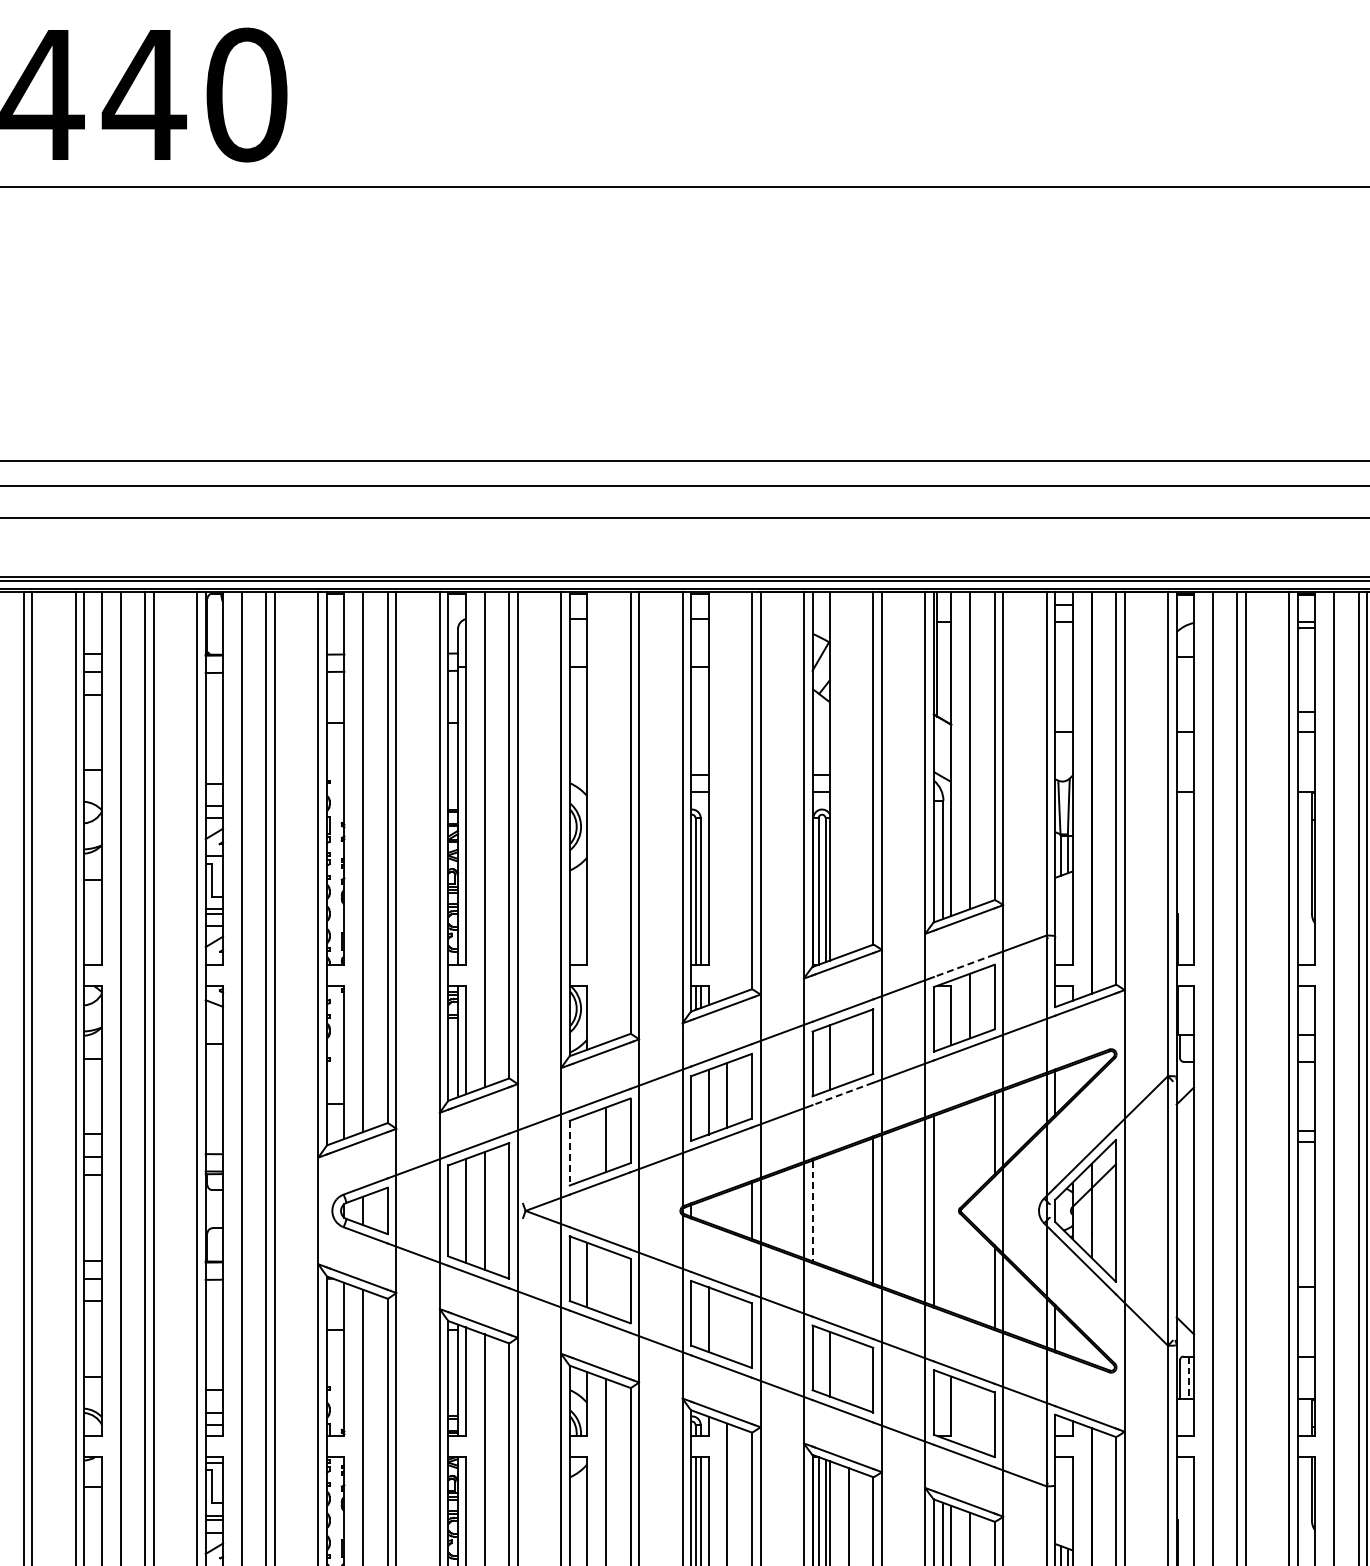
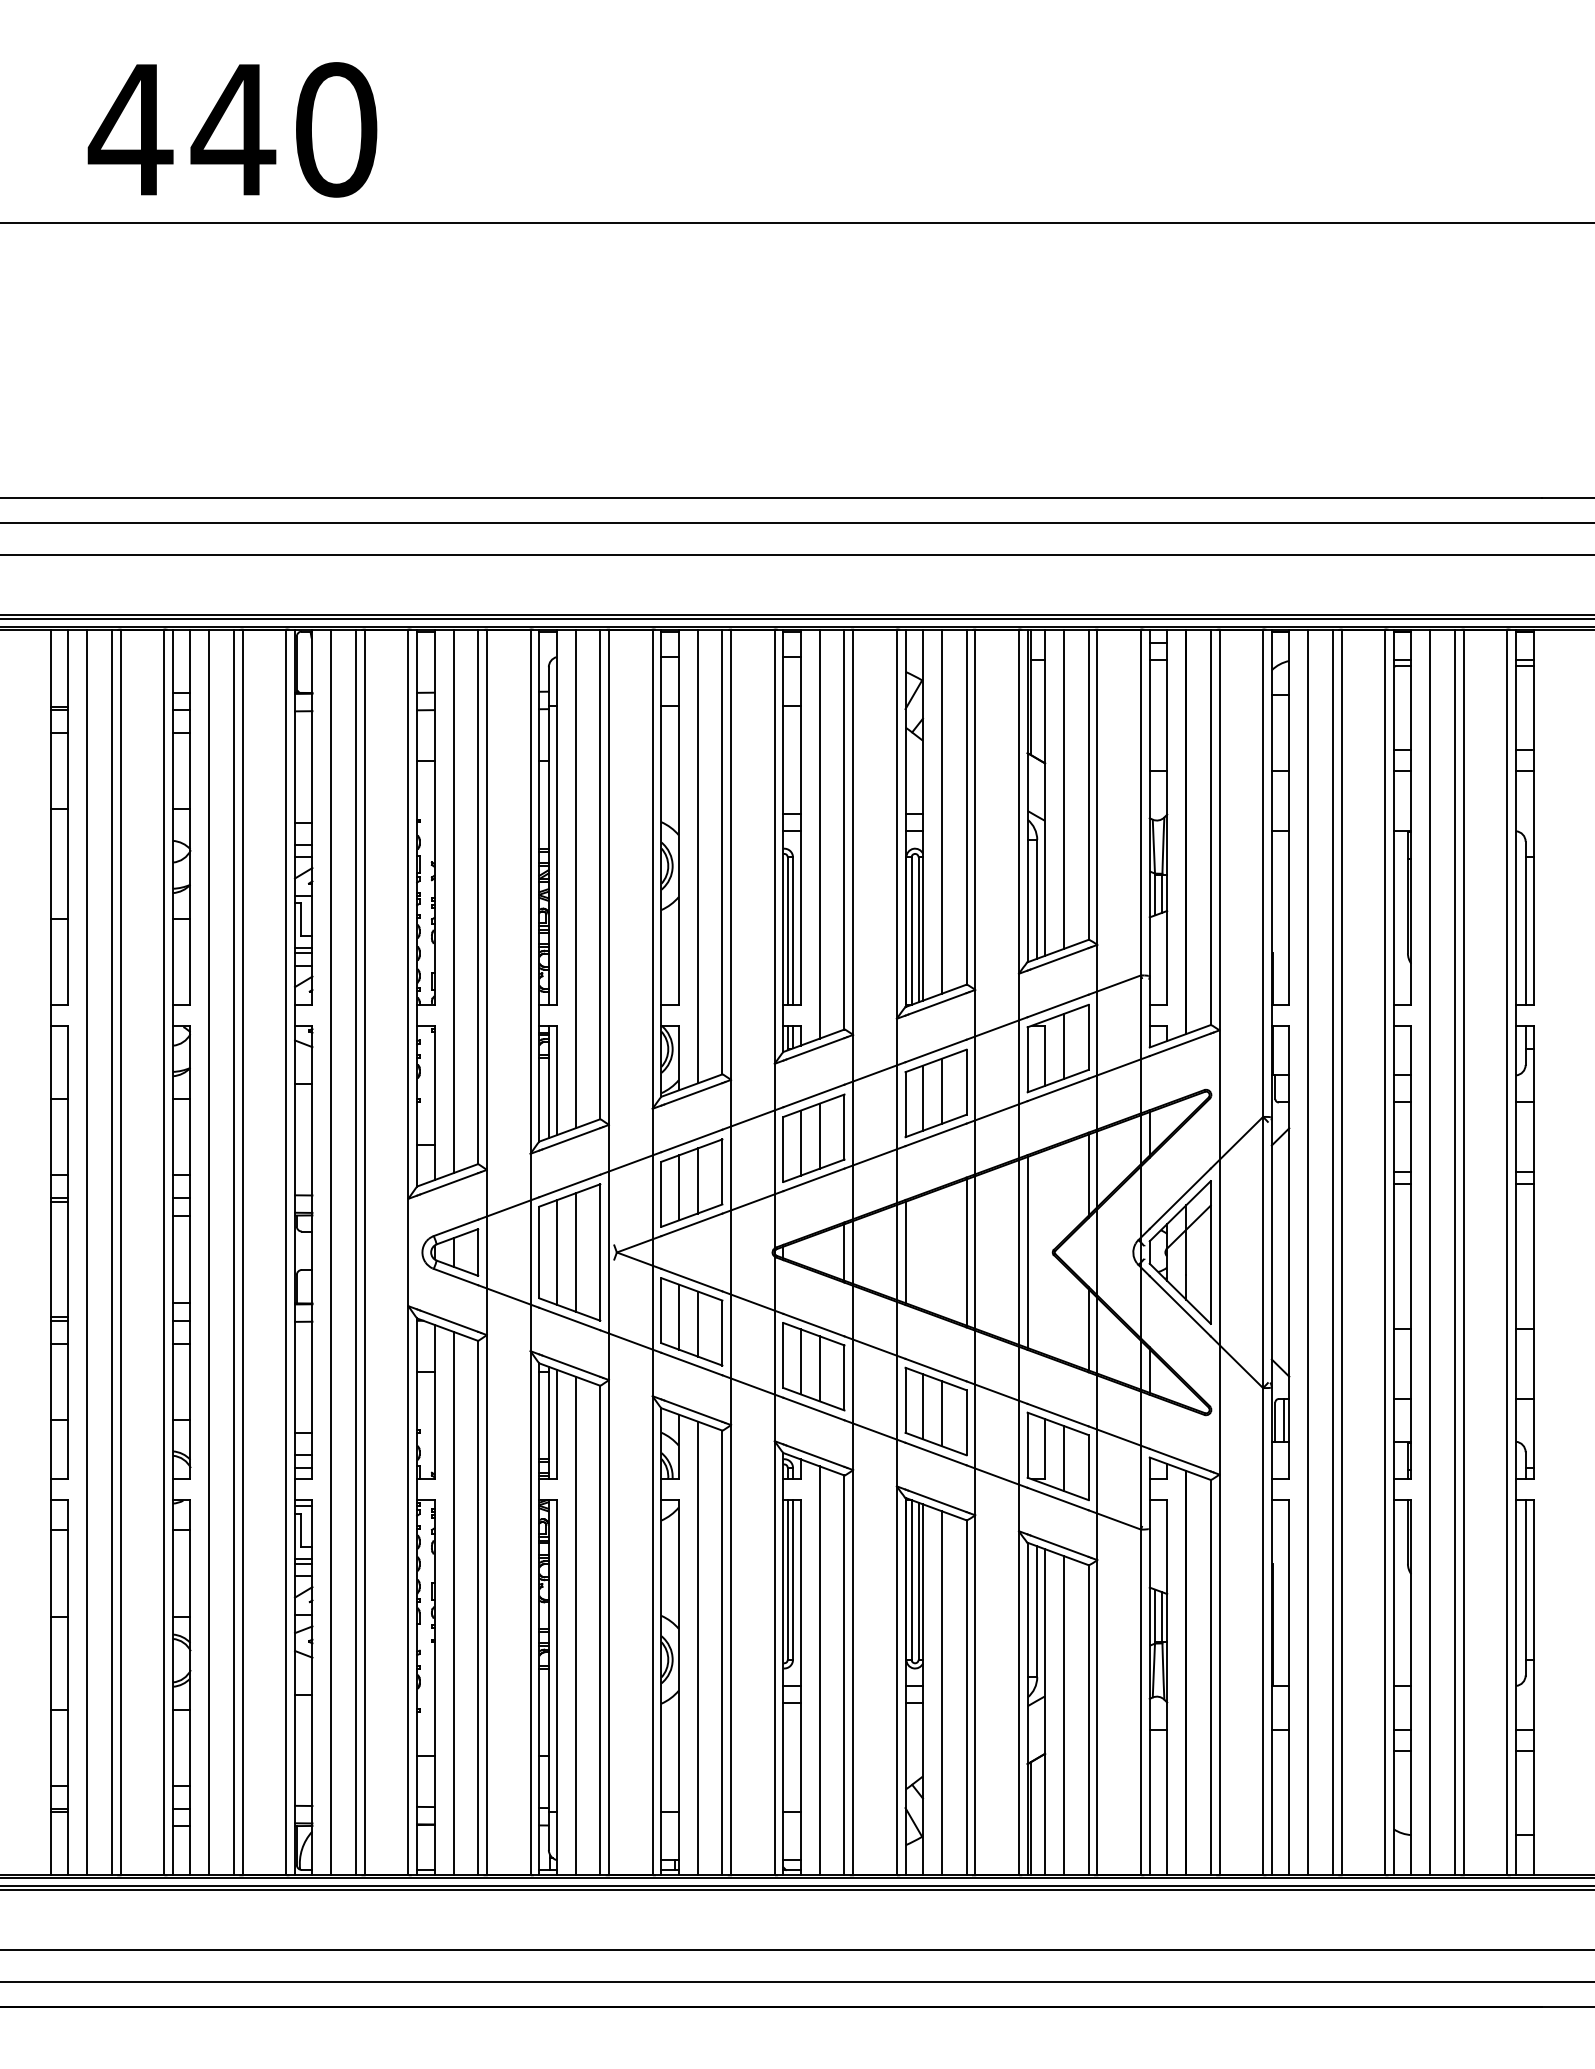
line: (848, 772) -> (941, 811), added
line: (727, 794) -> (819, 833), added
line: (605, 817) -> (697, 856), added
line: (964, 965) -> (1058, 1005), dashed -> solid
line: (848, 1049) -> (941, 1090), added
line: (843, 1093) -> (936, 1134), dashed -> solid
line: (586, 1146) -> (678, 1187), added
line: (569, 1153) -> (661, 1194), dashed -> solid
line: (812, 1210) -> (905, 1252), dashed -> solid
line: (605, 1281) -> (697, 1323), added
line: (727, 1326) -> (819, 1368), added
line: (848, 1370) -> (941, 1413), added
line: (1189, 1377) -> (1284, 1420), dashed -> solid
line: (970, 1415) -> (1064, 1458), added

